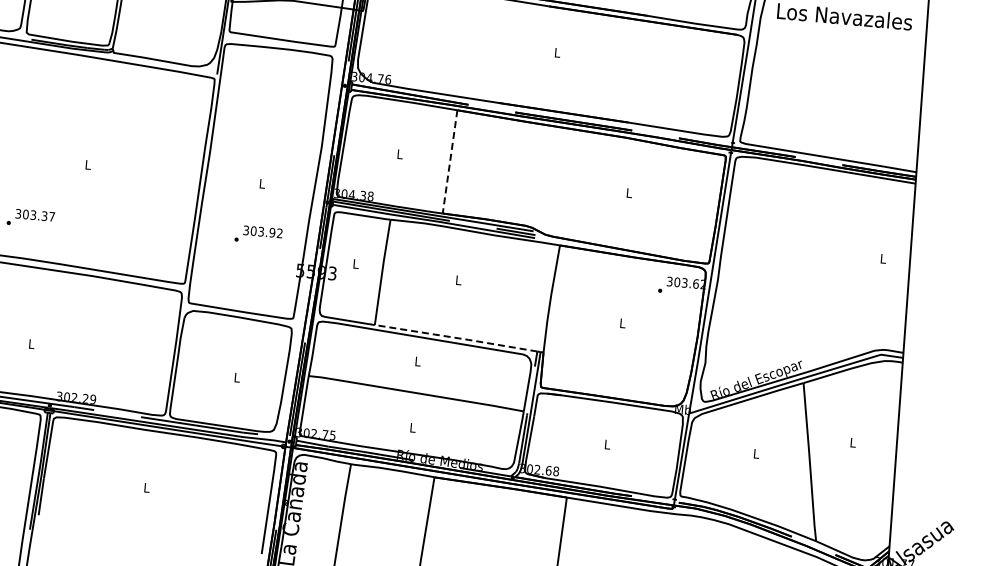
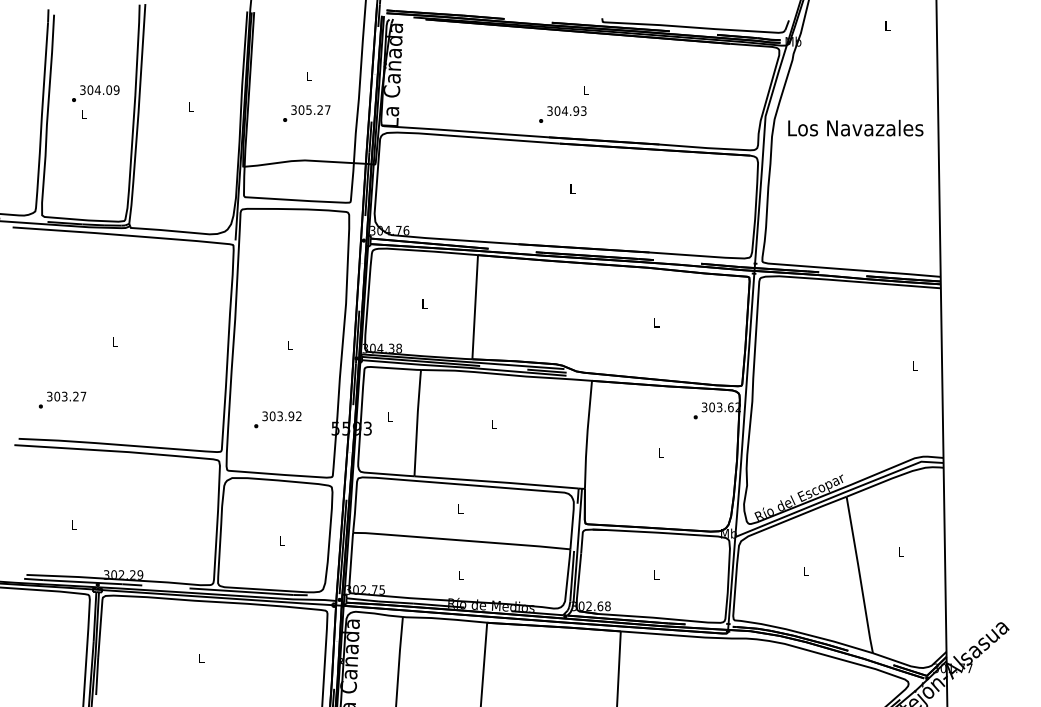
line: (450, 162) -> (475, 307), dashed -> solid
text: (44, 216) -> (75, 396), 303.37 -> 303.27
text: (258, 234) -> (277, 419), moved
line: (456, 338) -> (496, 482), dashed -> solid

